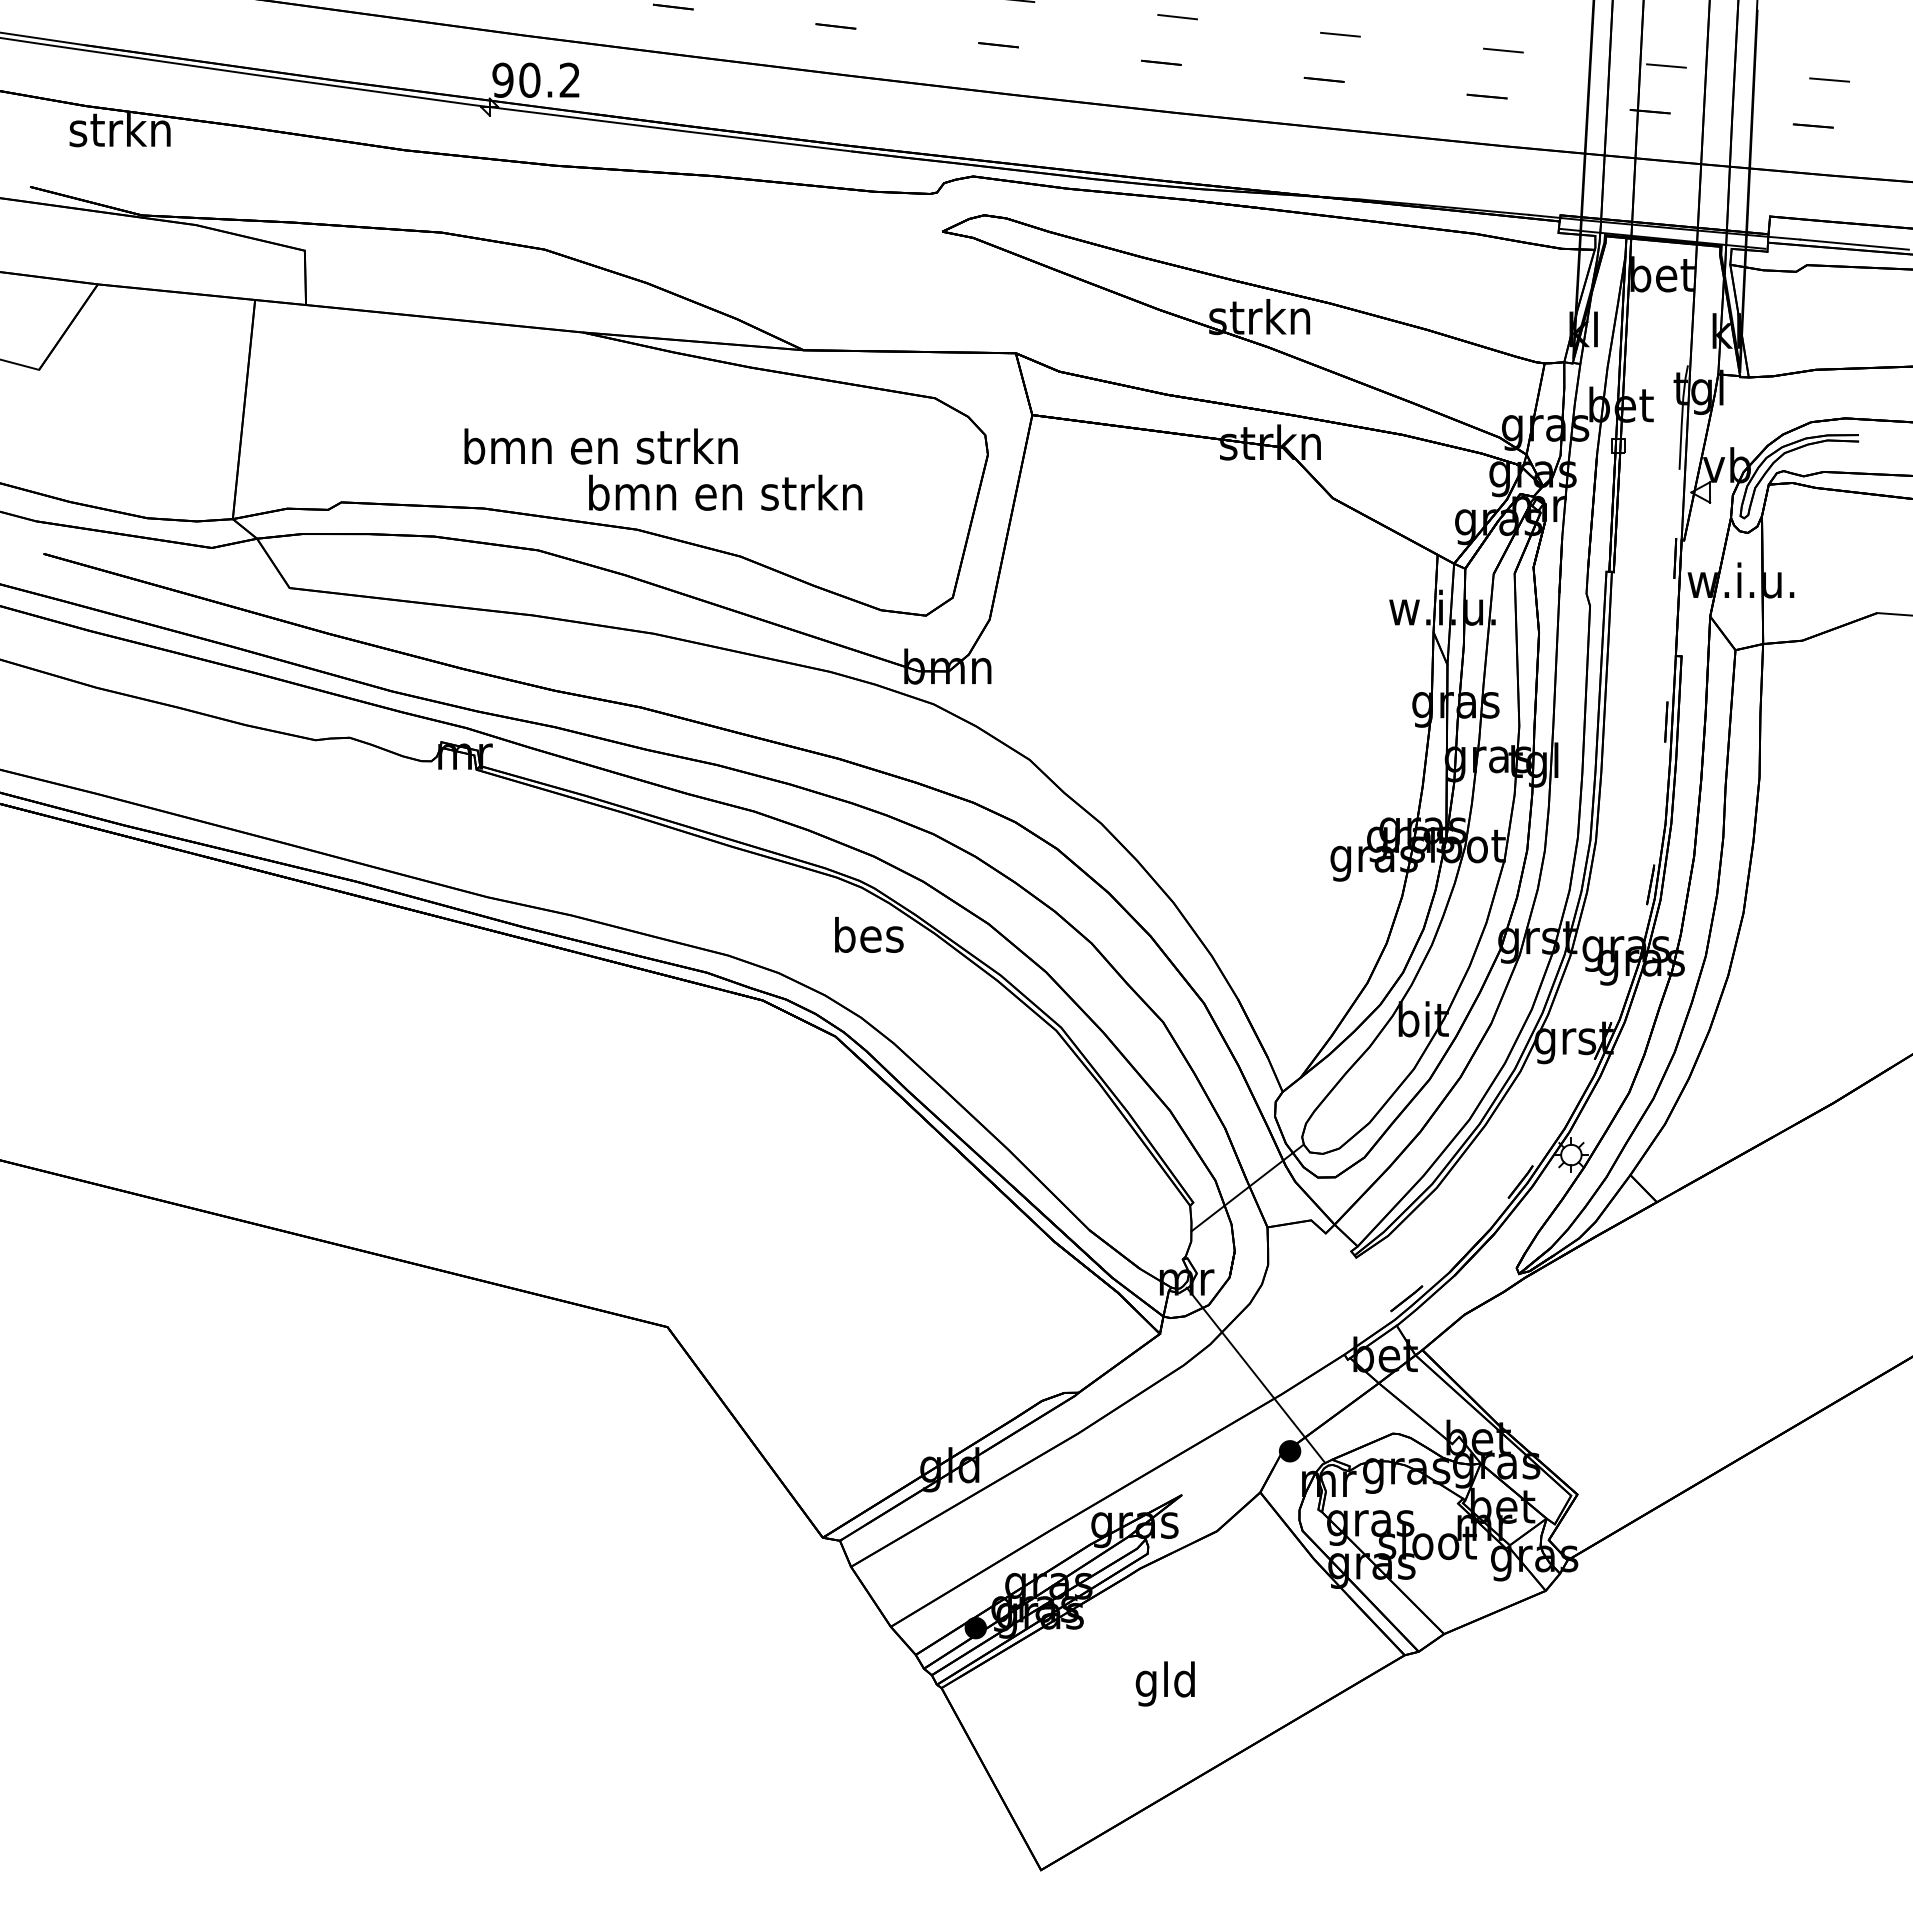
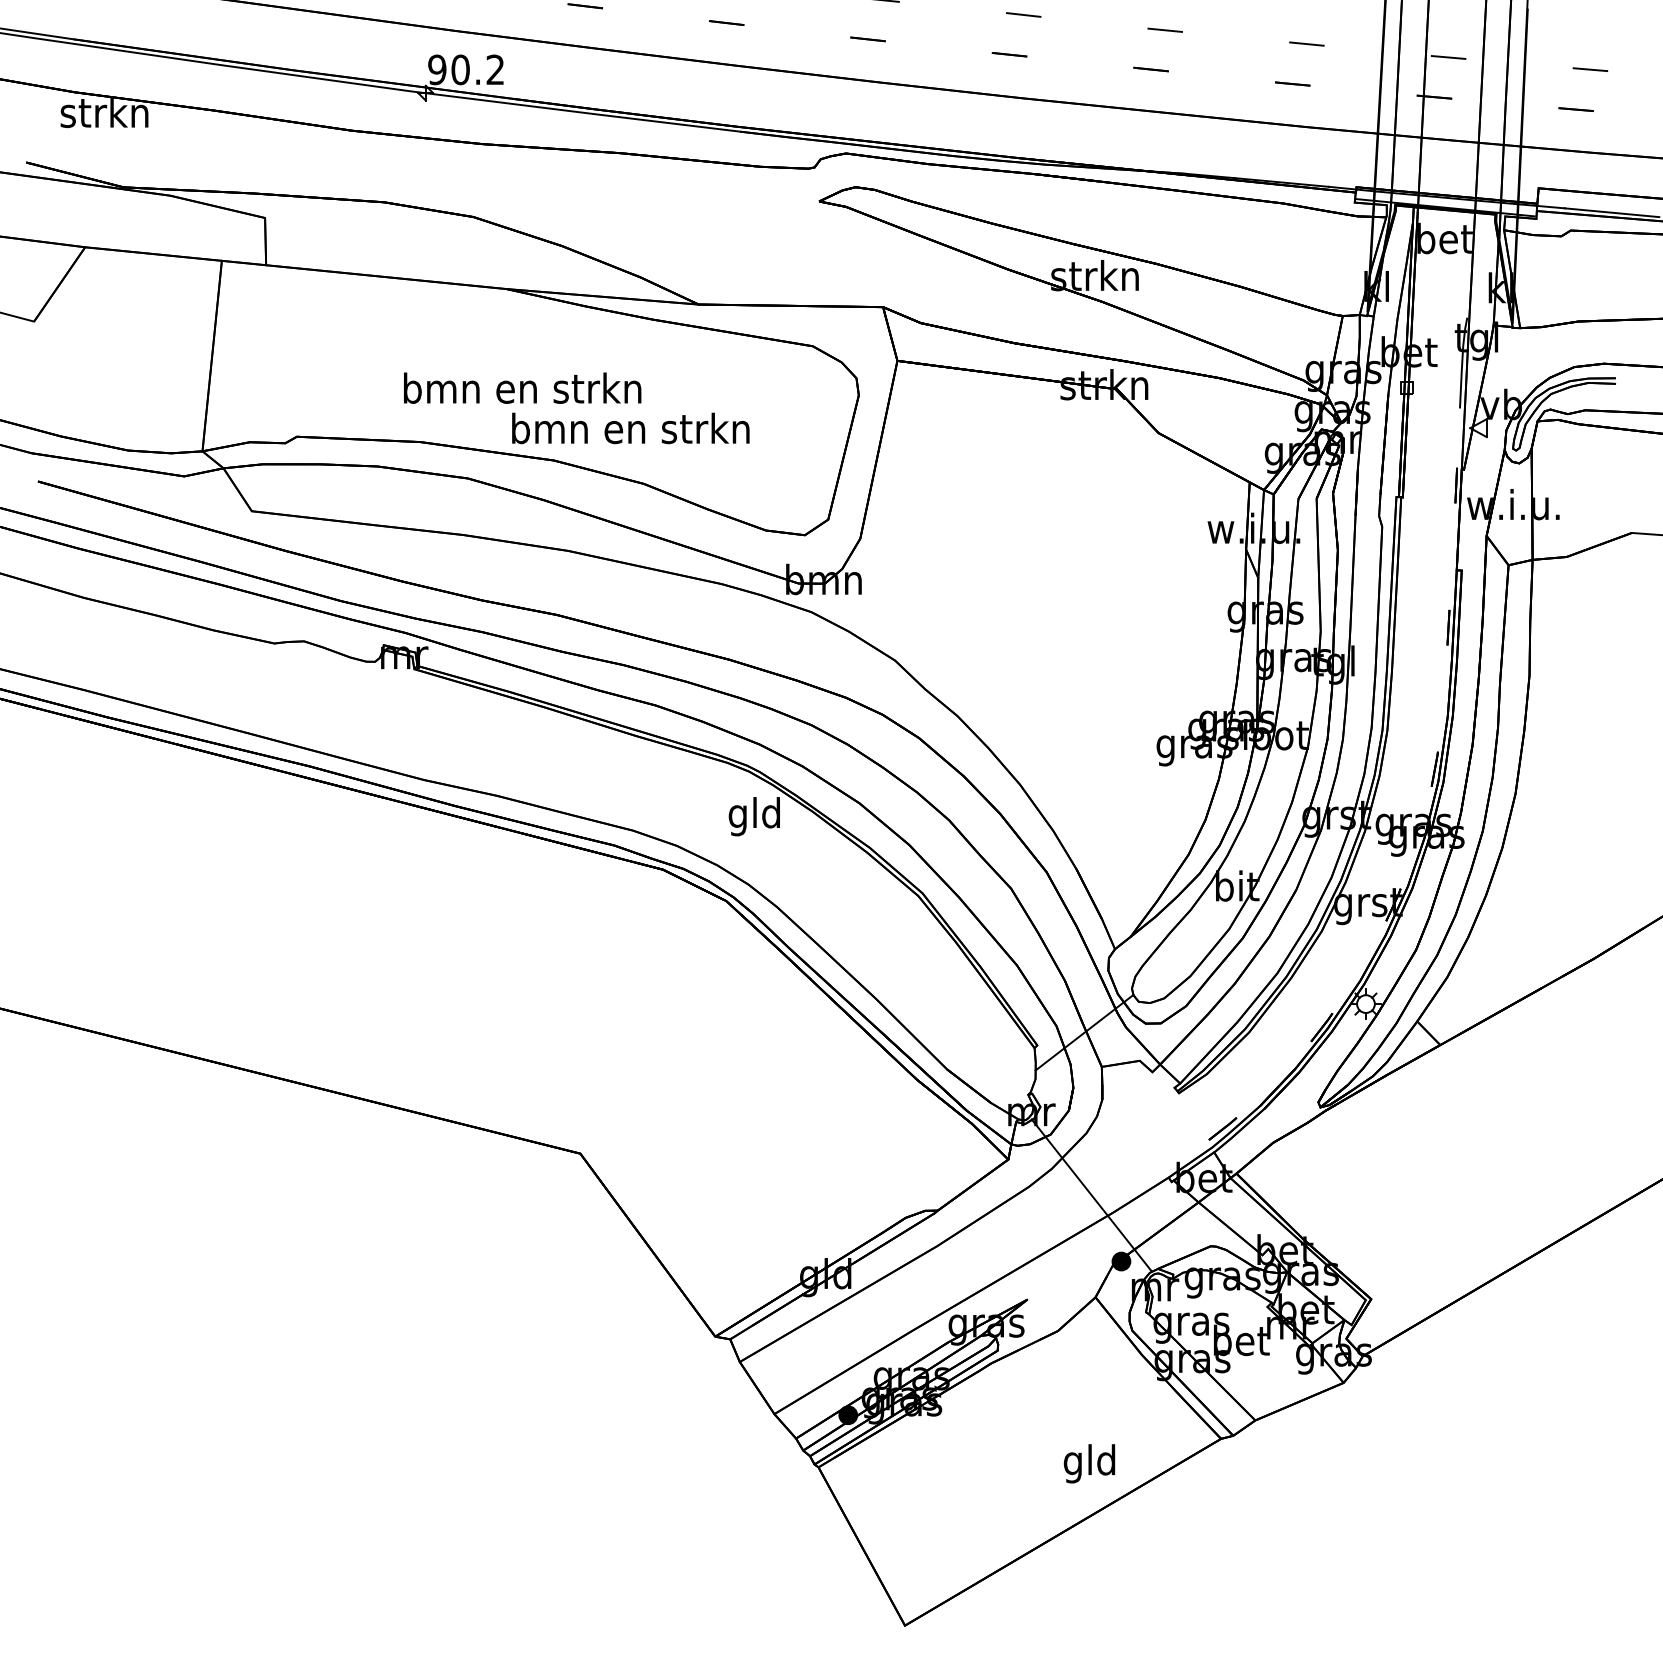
text: (869, 939) -> (755, 816), bes -> gld
text: (1427, 1542) -> (1240, 1340), sloot -> bet
text: (1164, 1683) -> (1088, 1463), moved

